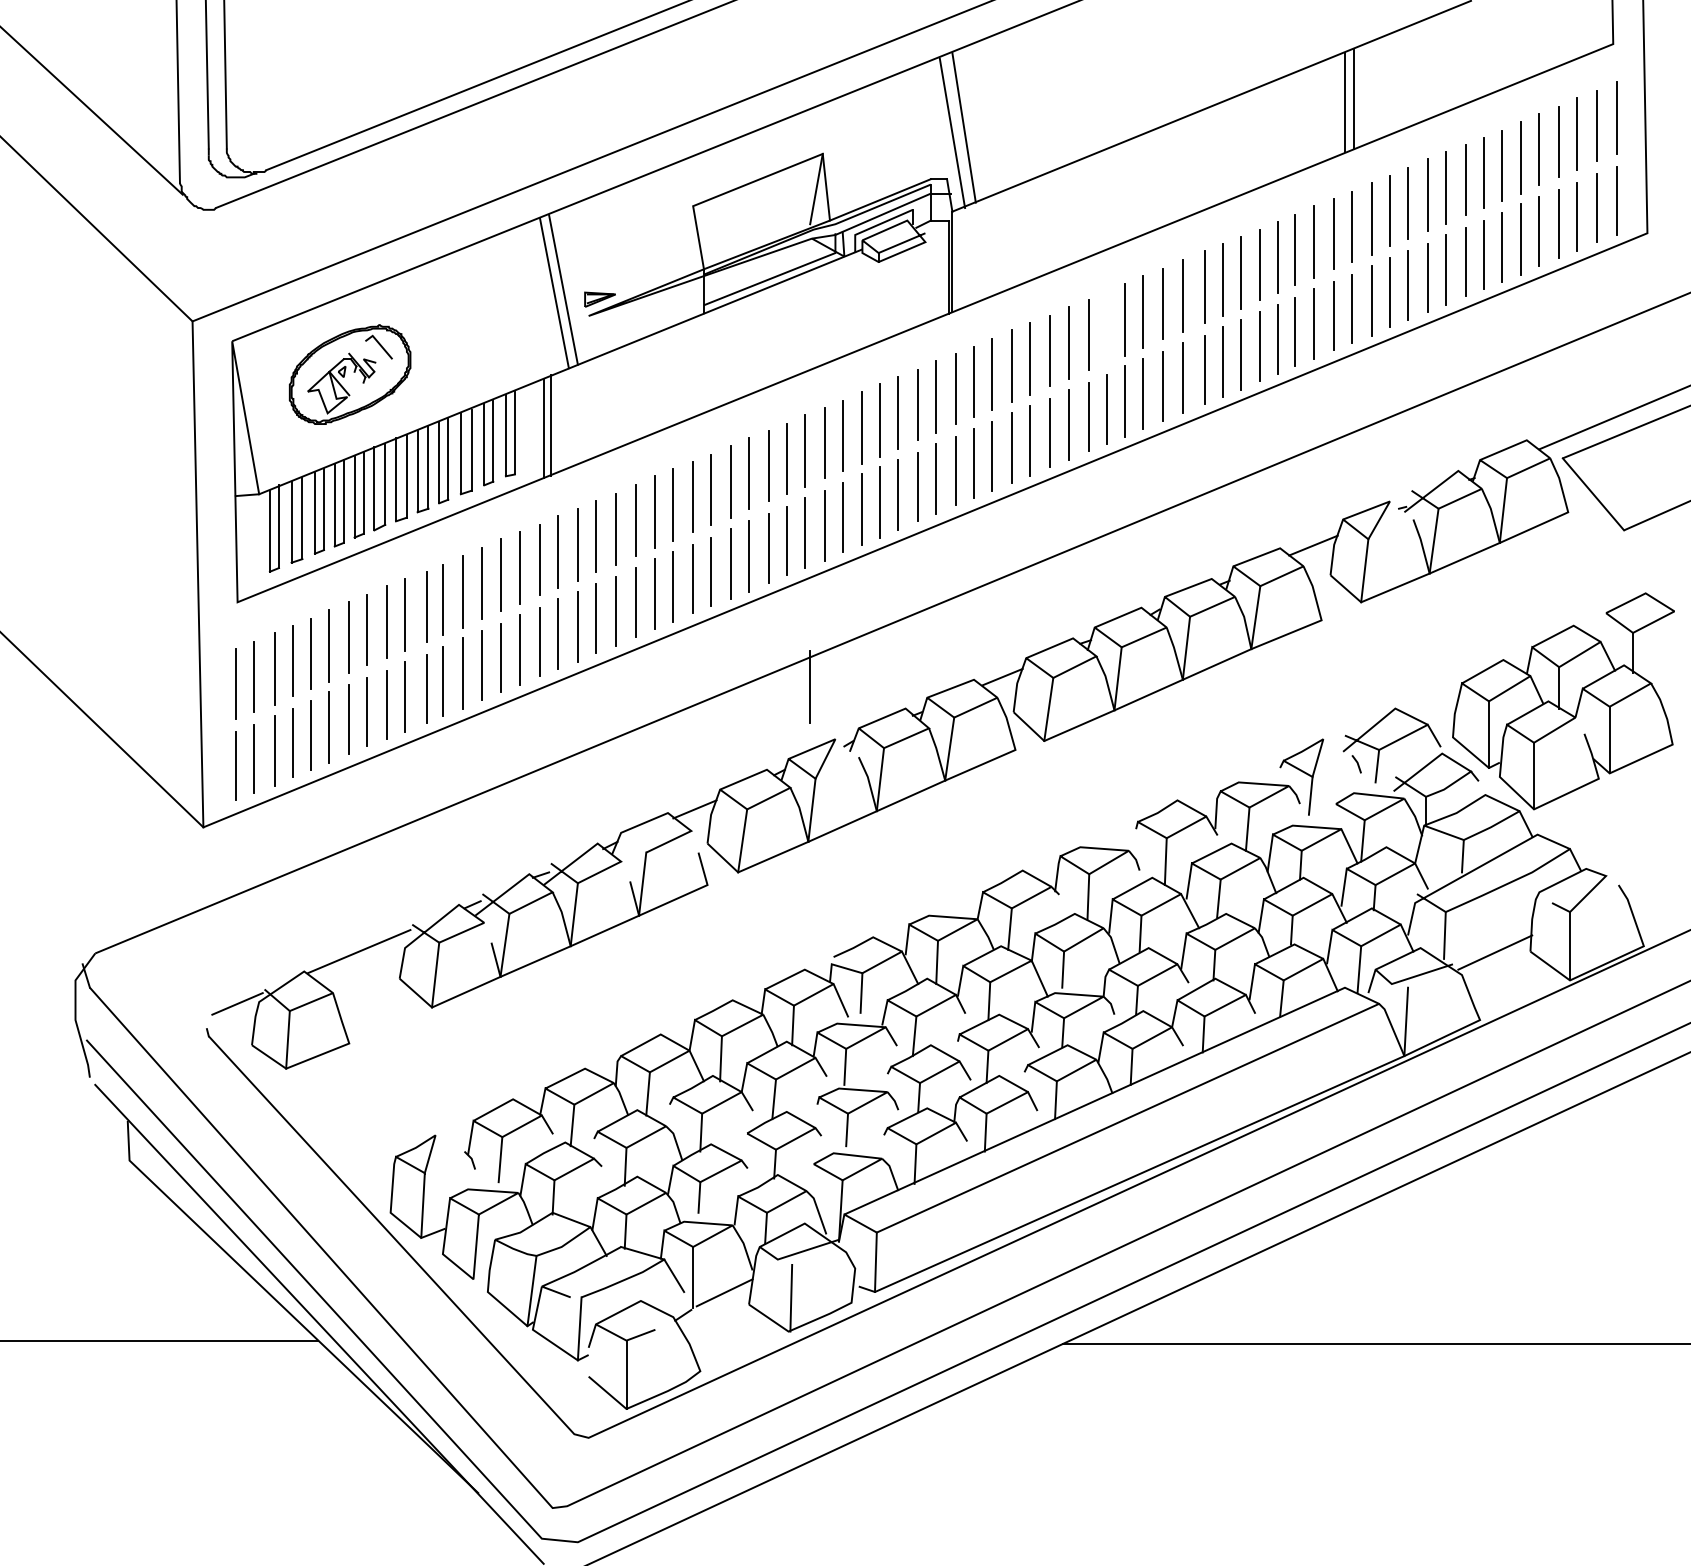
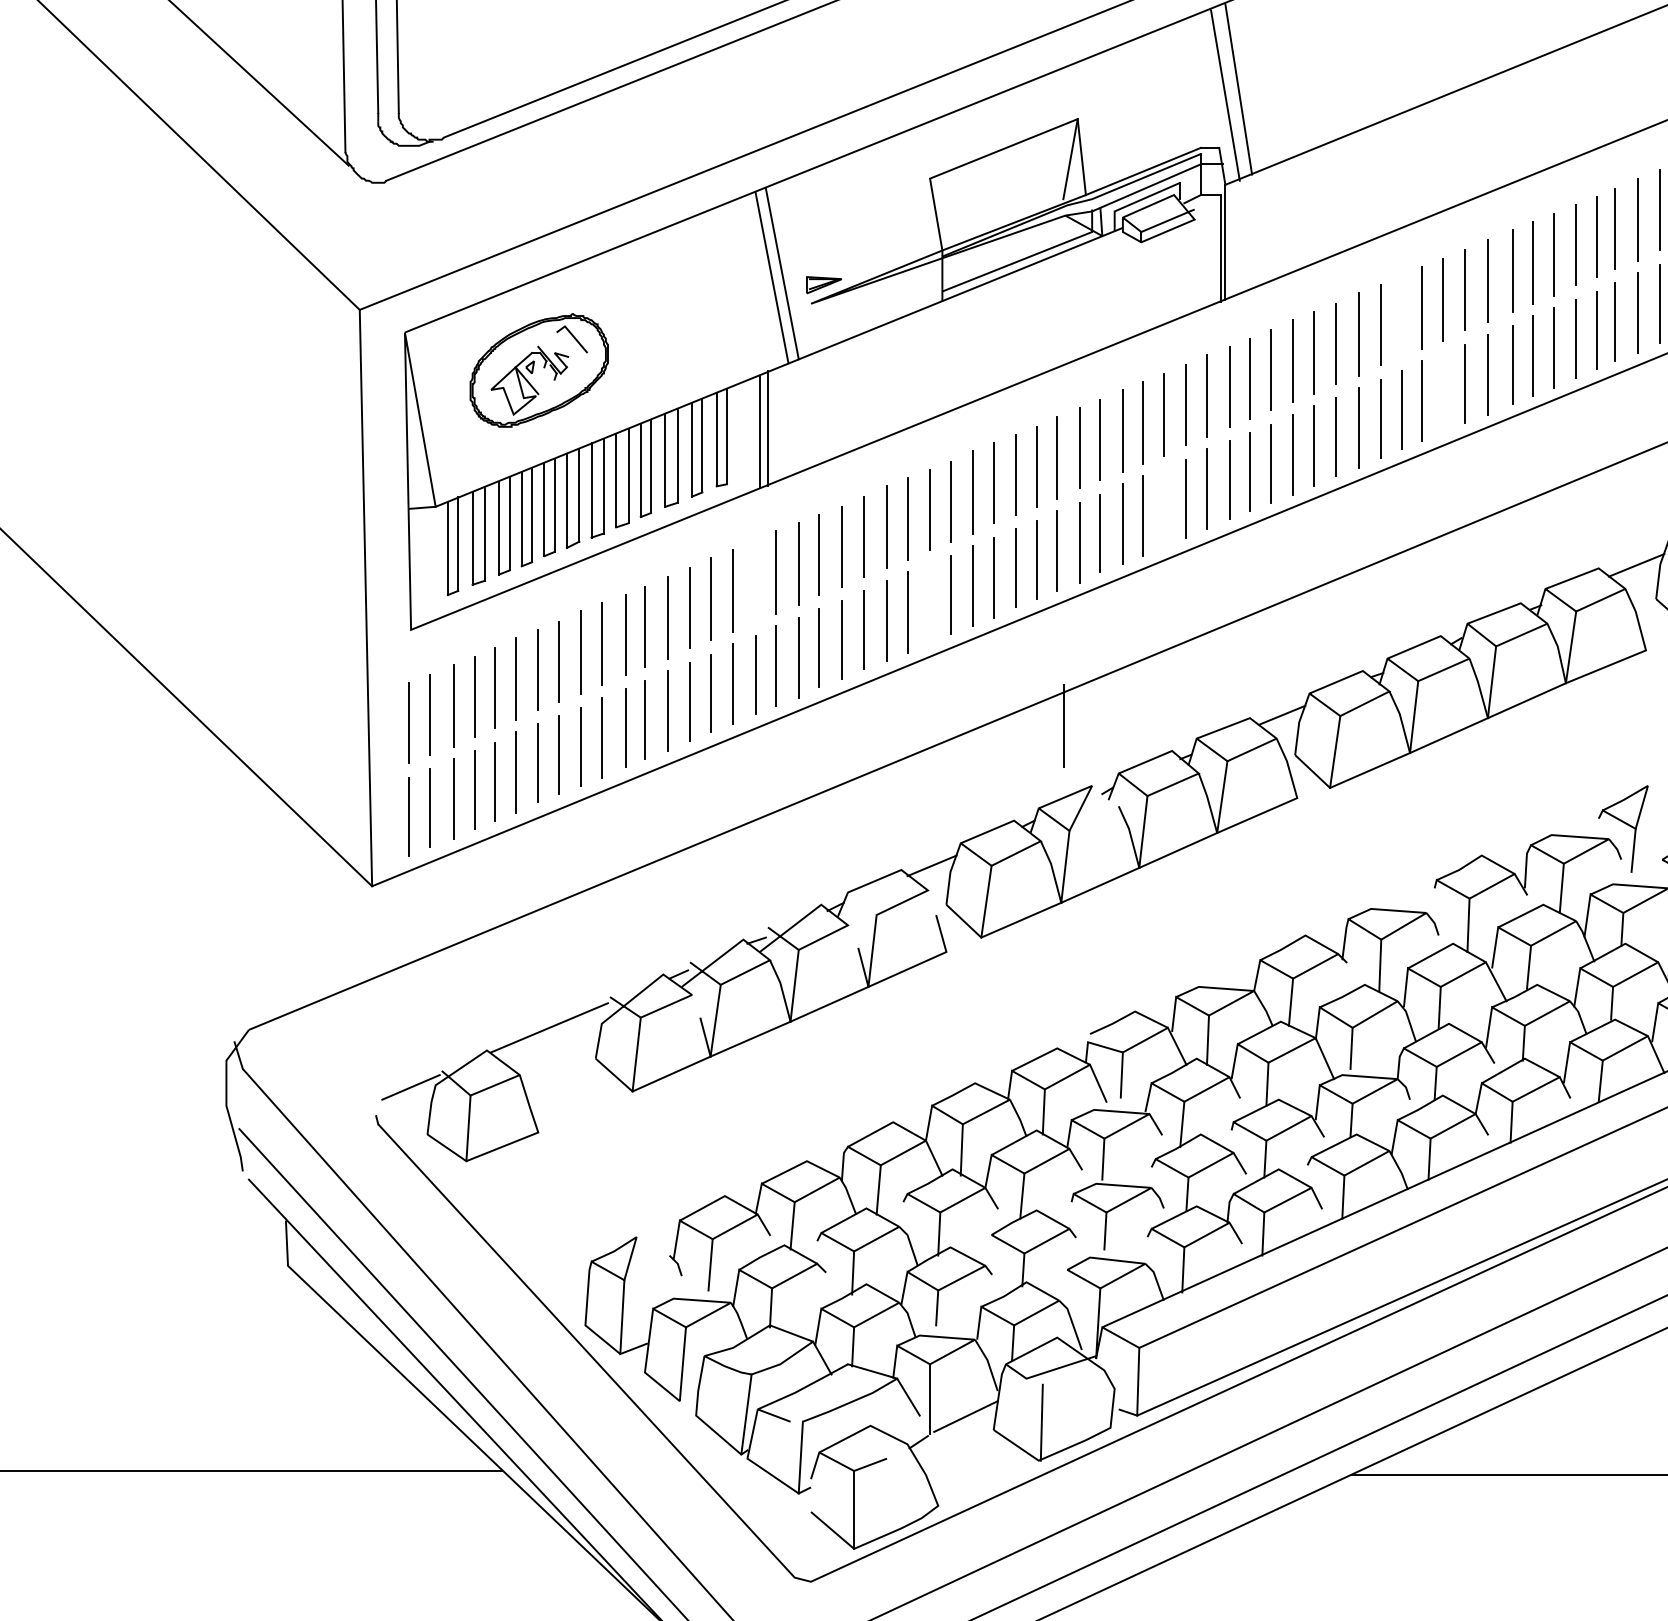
line: (1142, 393) -> (1441, 392), removed
line: (898, 495) -> (1163, 508), removed
line: (540, 559) -> (756, 581), removed
line: (692, 578) -> (929, 602), removed

